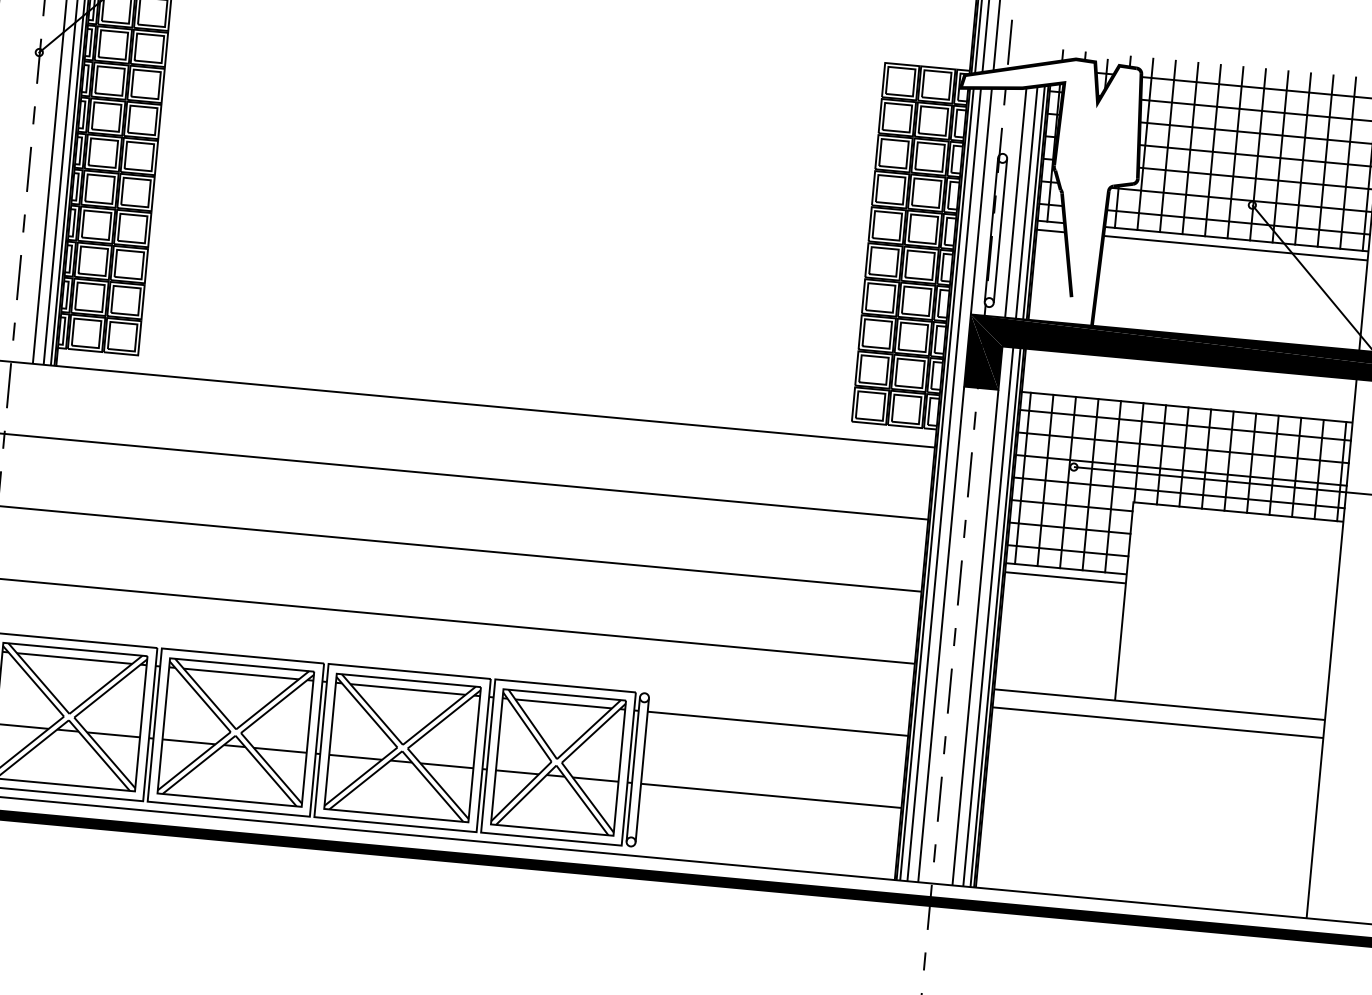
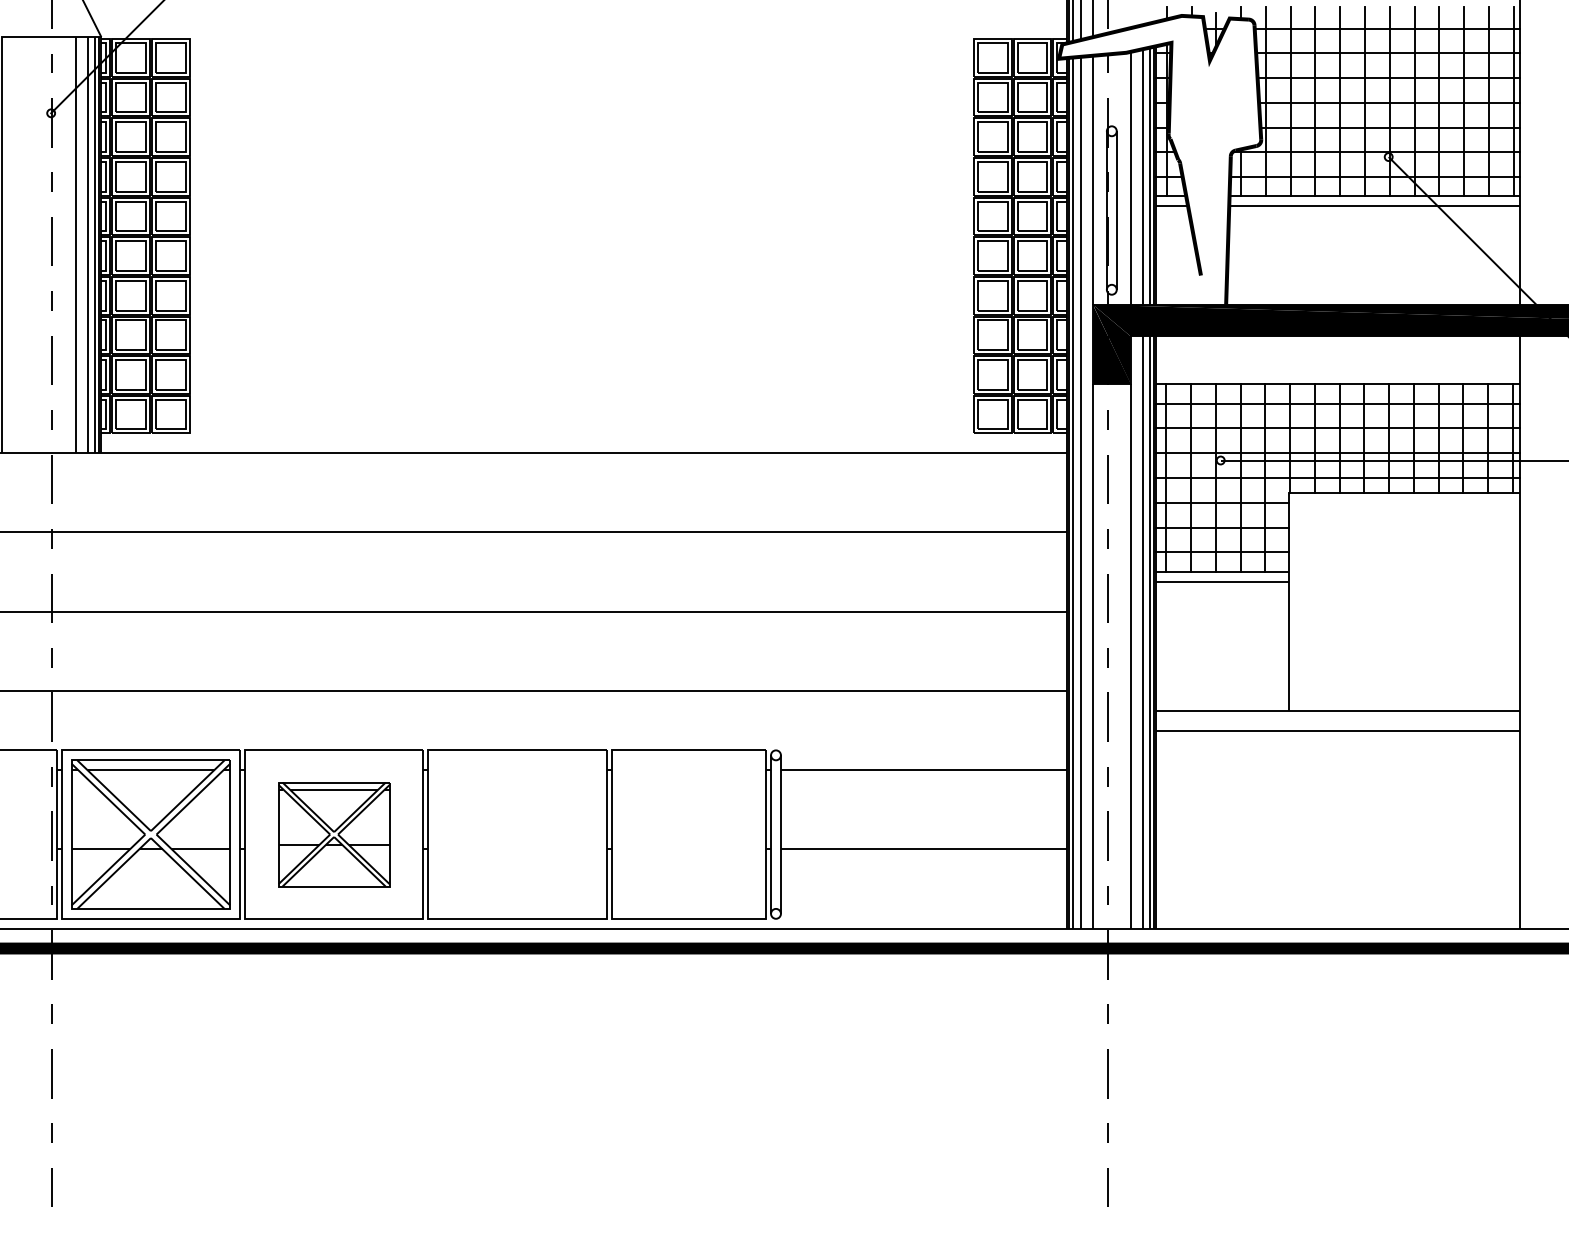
part: (235, 732) -> (333, 834), size x0.7
part: (402, 747) -> (517, 834), removed
part: (558, 762) -> (688, 834), removed

